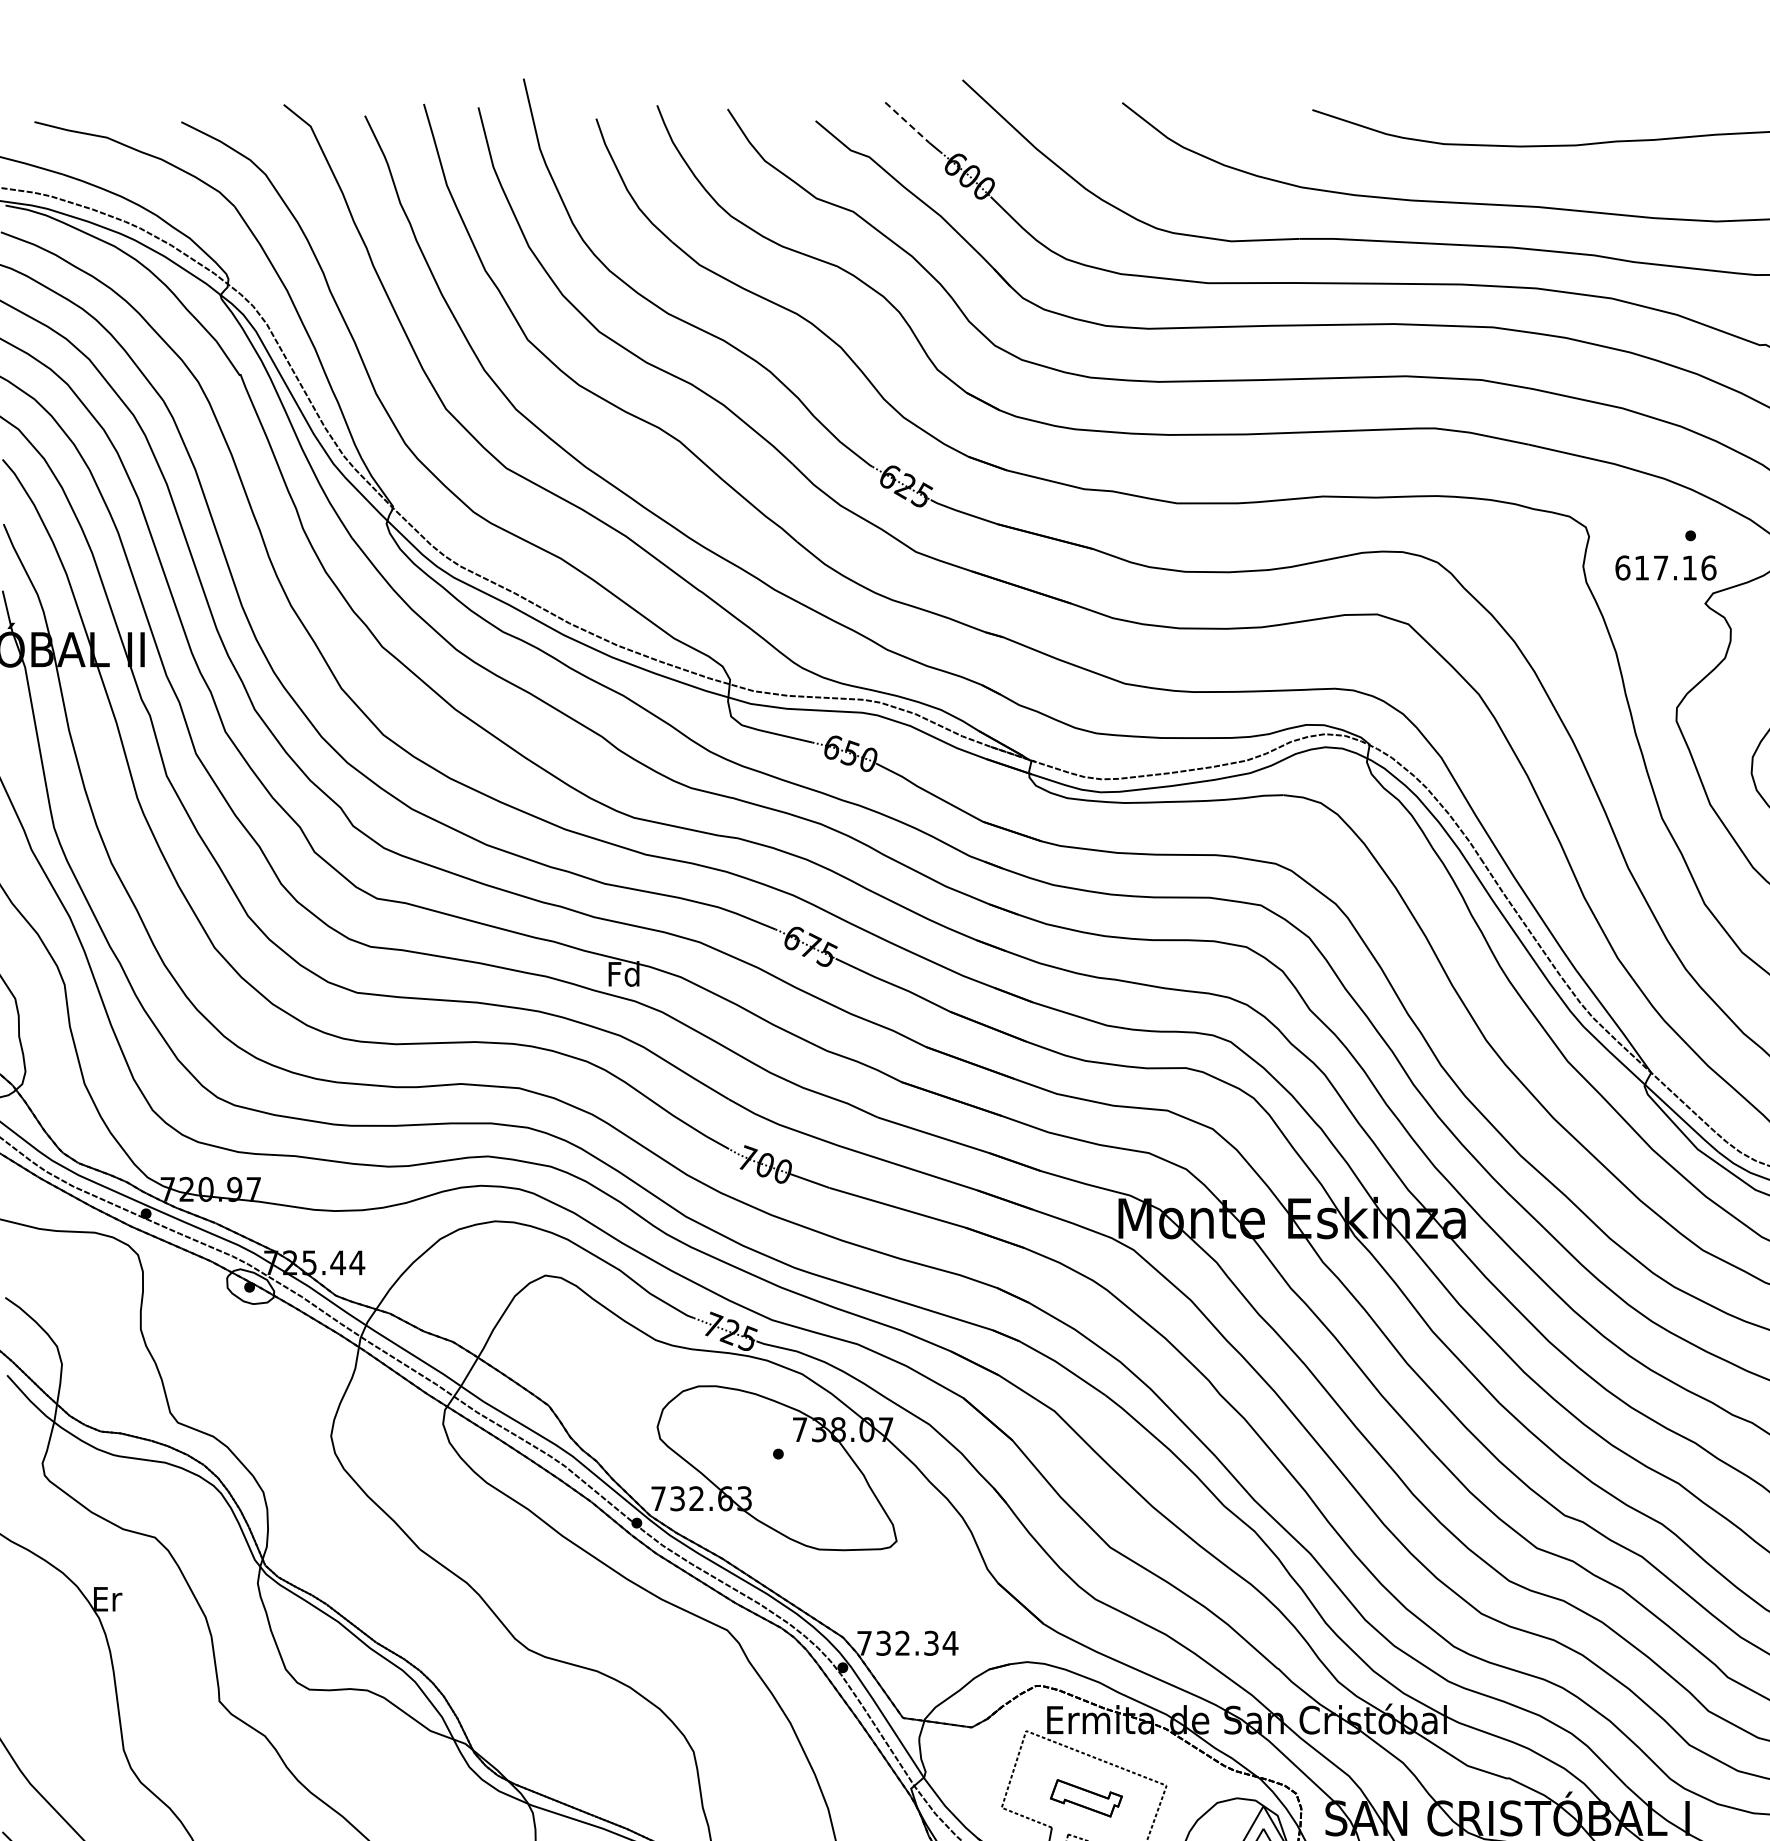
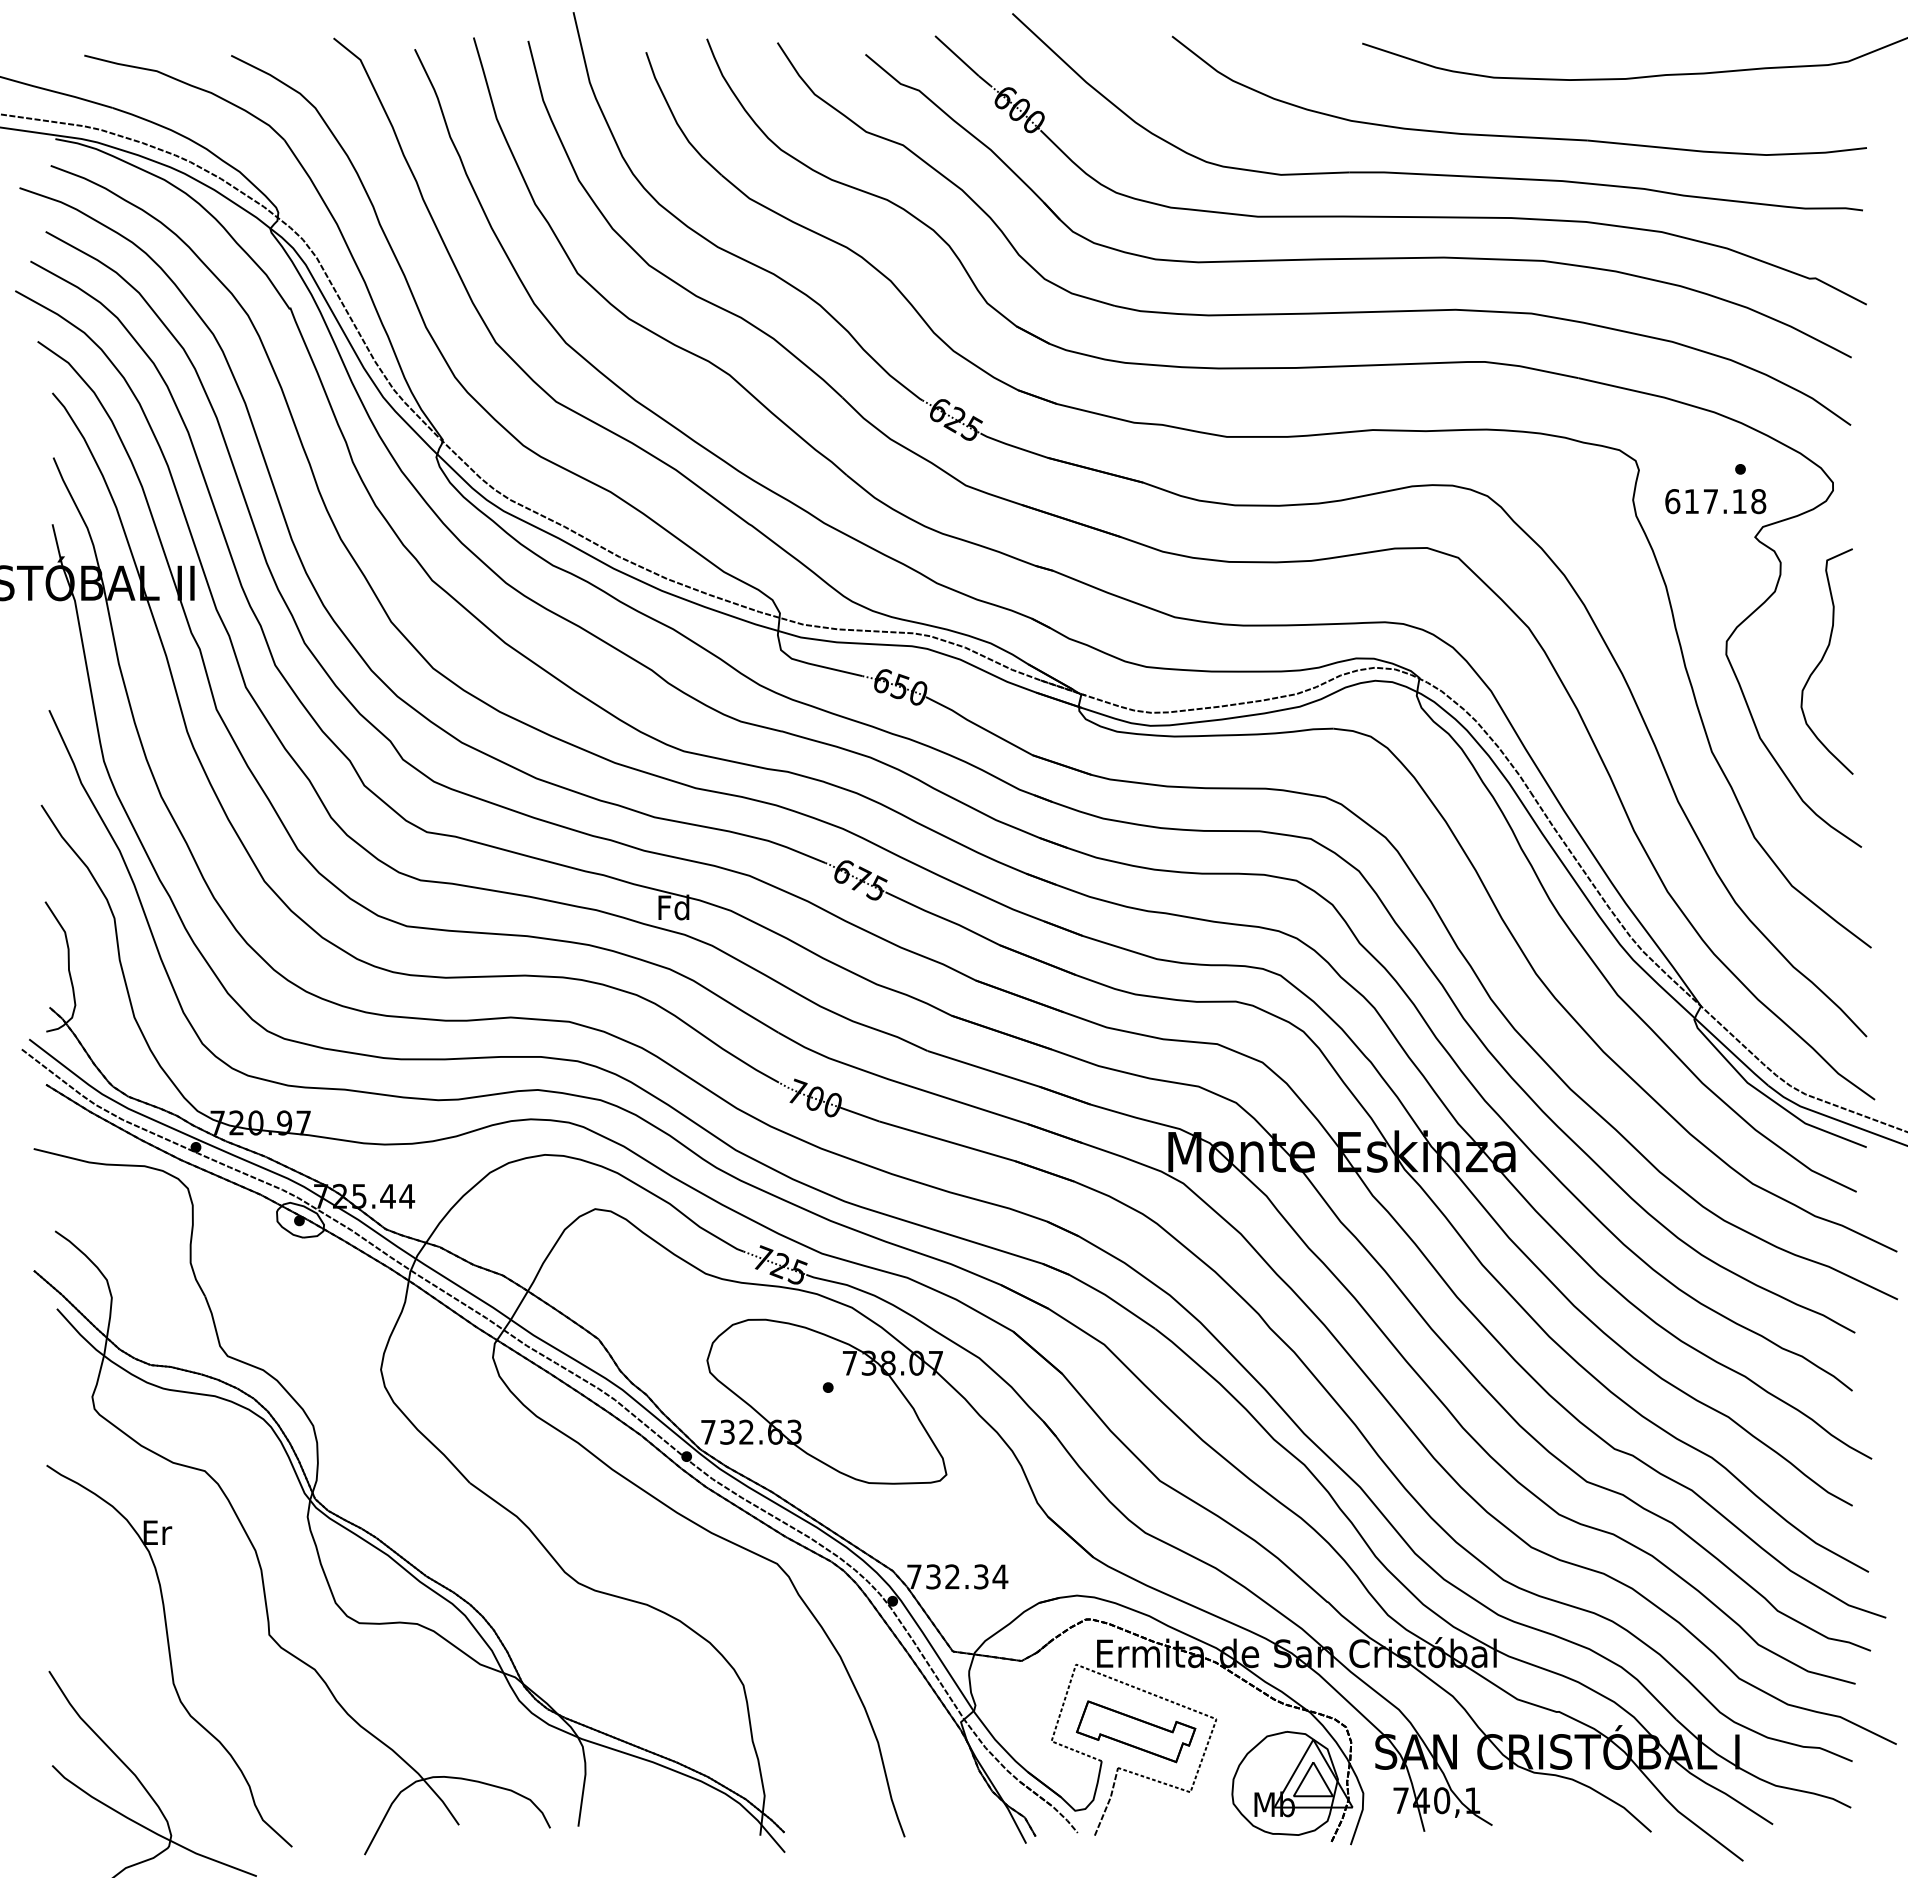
line: (907, 122) -> (957, 56), dashed -> solid
text: (1708, 567) -> (1758, 501), 617.16 -> 617.18
part: (1086, 1797) -> (1136, 1731), size x1.67

